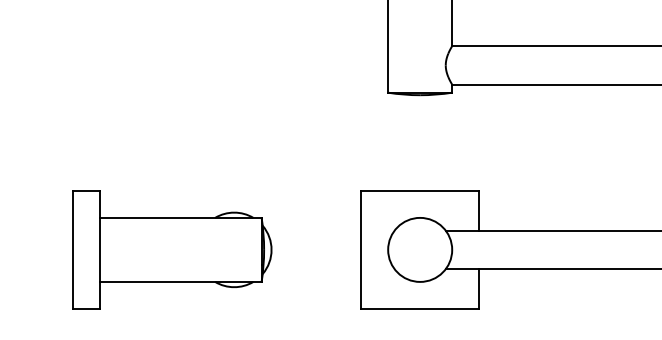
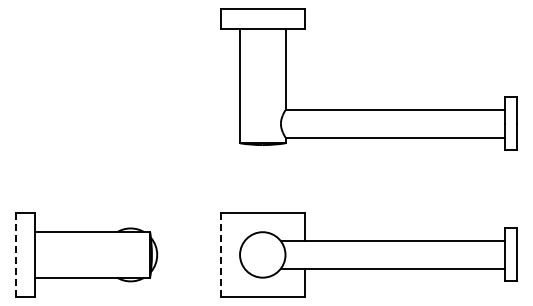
line: (72, 249) -> (15, 254), solid -> dashed
line: (360, 249) -> (220, 254), solid -> dashed

